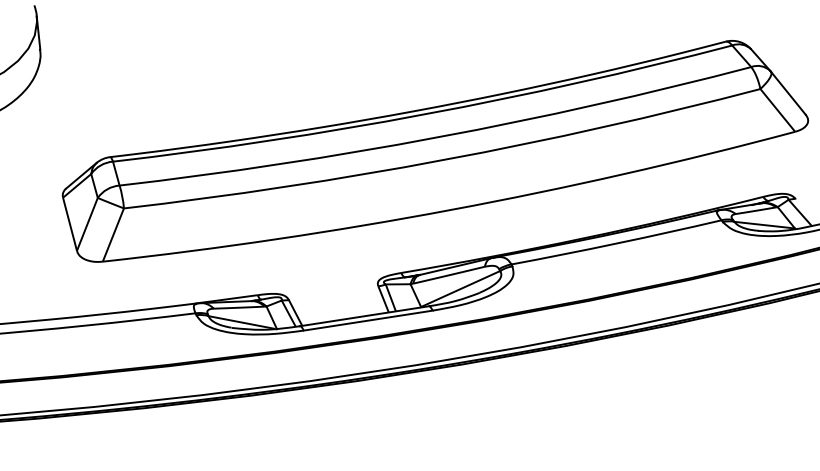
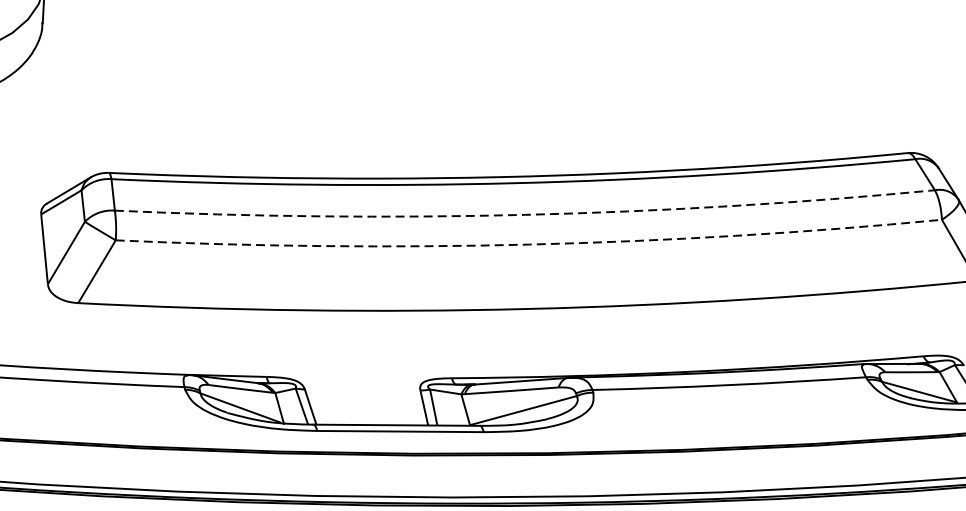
arc: (437, 137) -> (525, 214), solid -> dashed
arc: (444, 159) -> (529, 244), solid -> dashed

